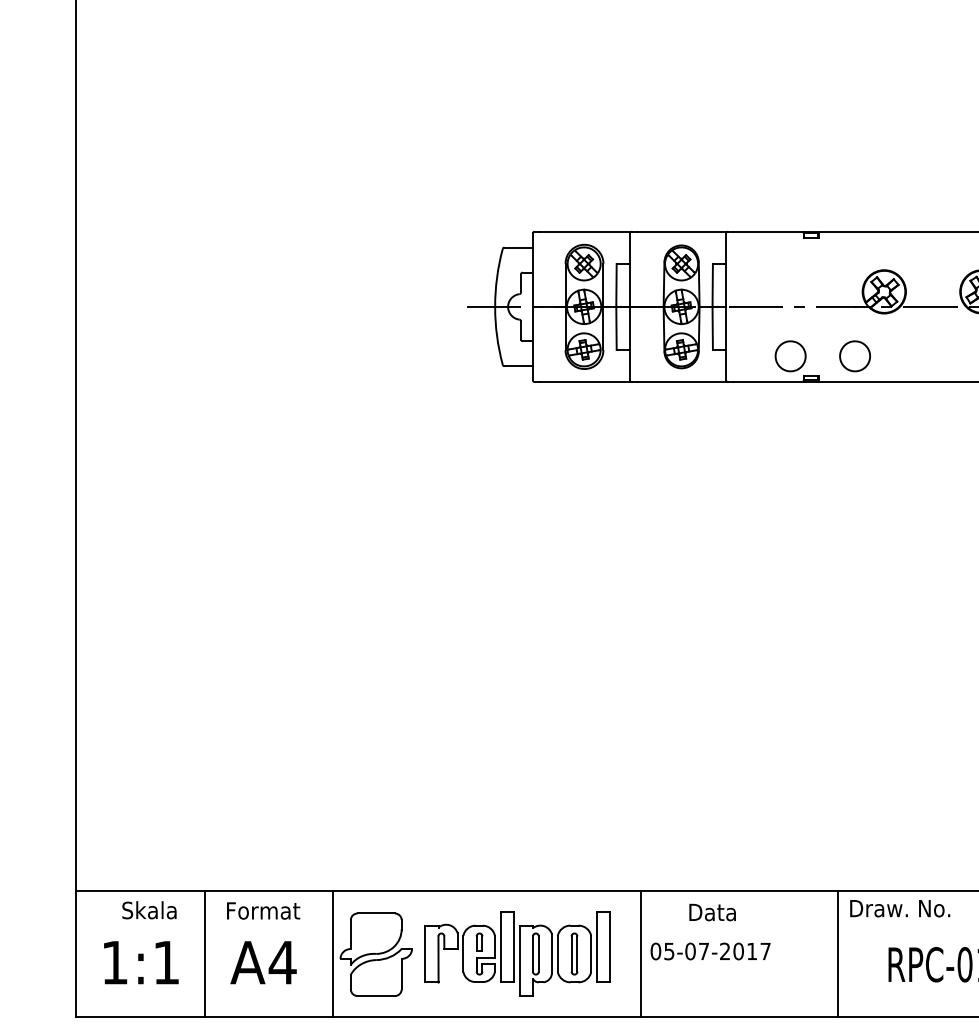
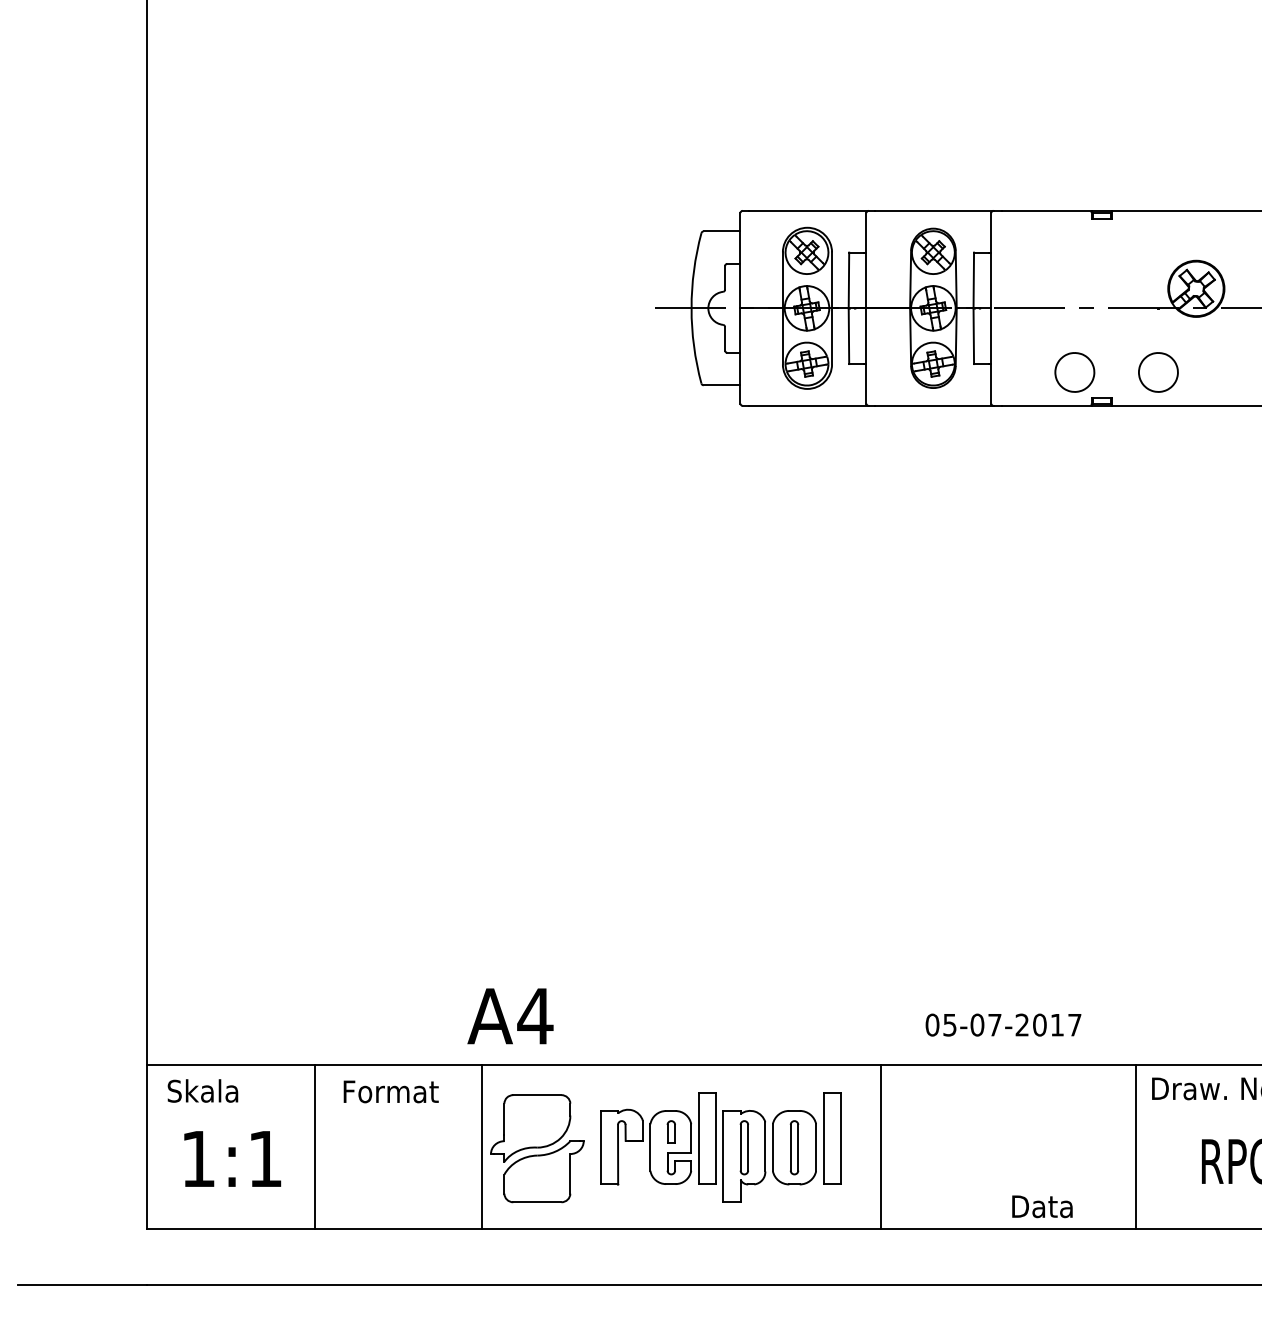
text: (149, 910) -> (203, 1091), moved
text: (712, 912) -> (1042, 1206), moved
text: (710, 951) -> (1003, 1025), moved
text: (263, 962) -> (510, 1016), moved

